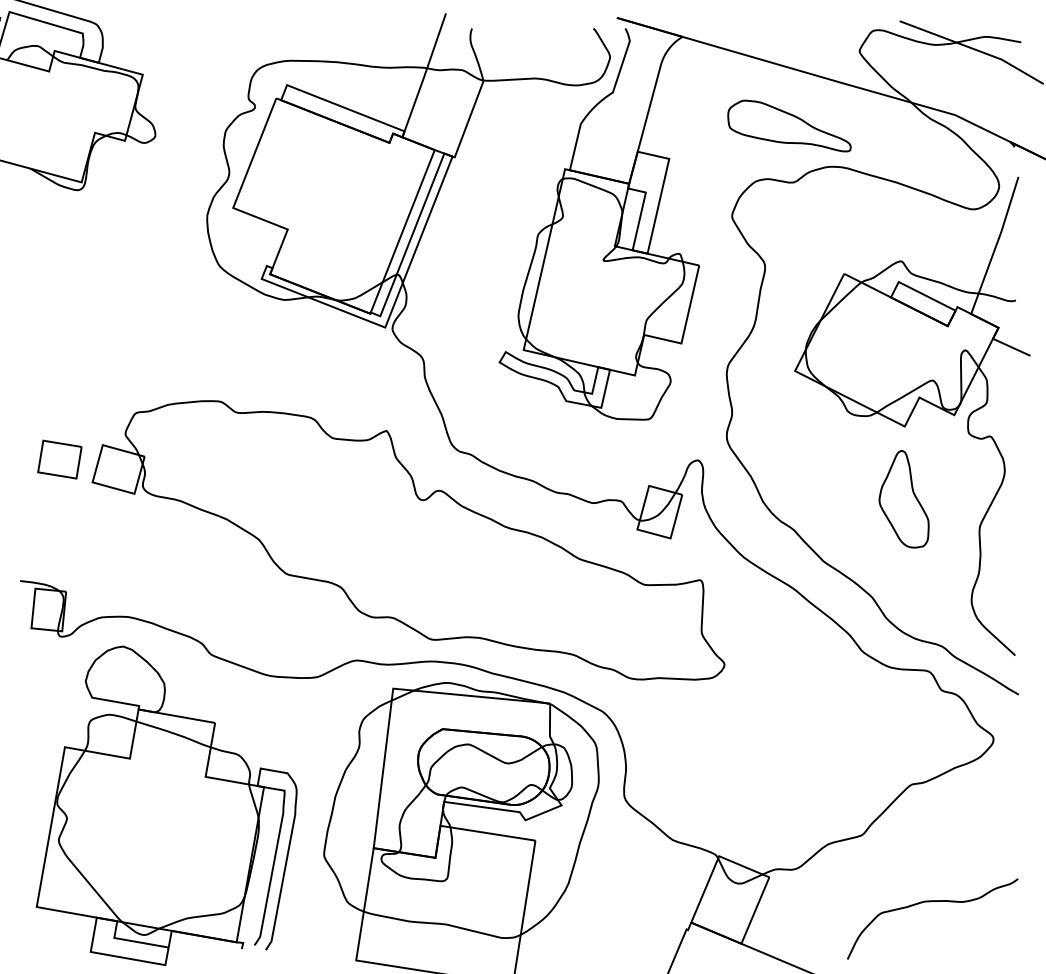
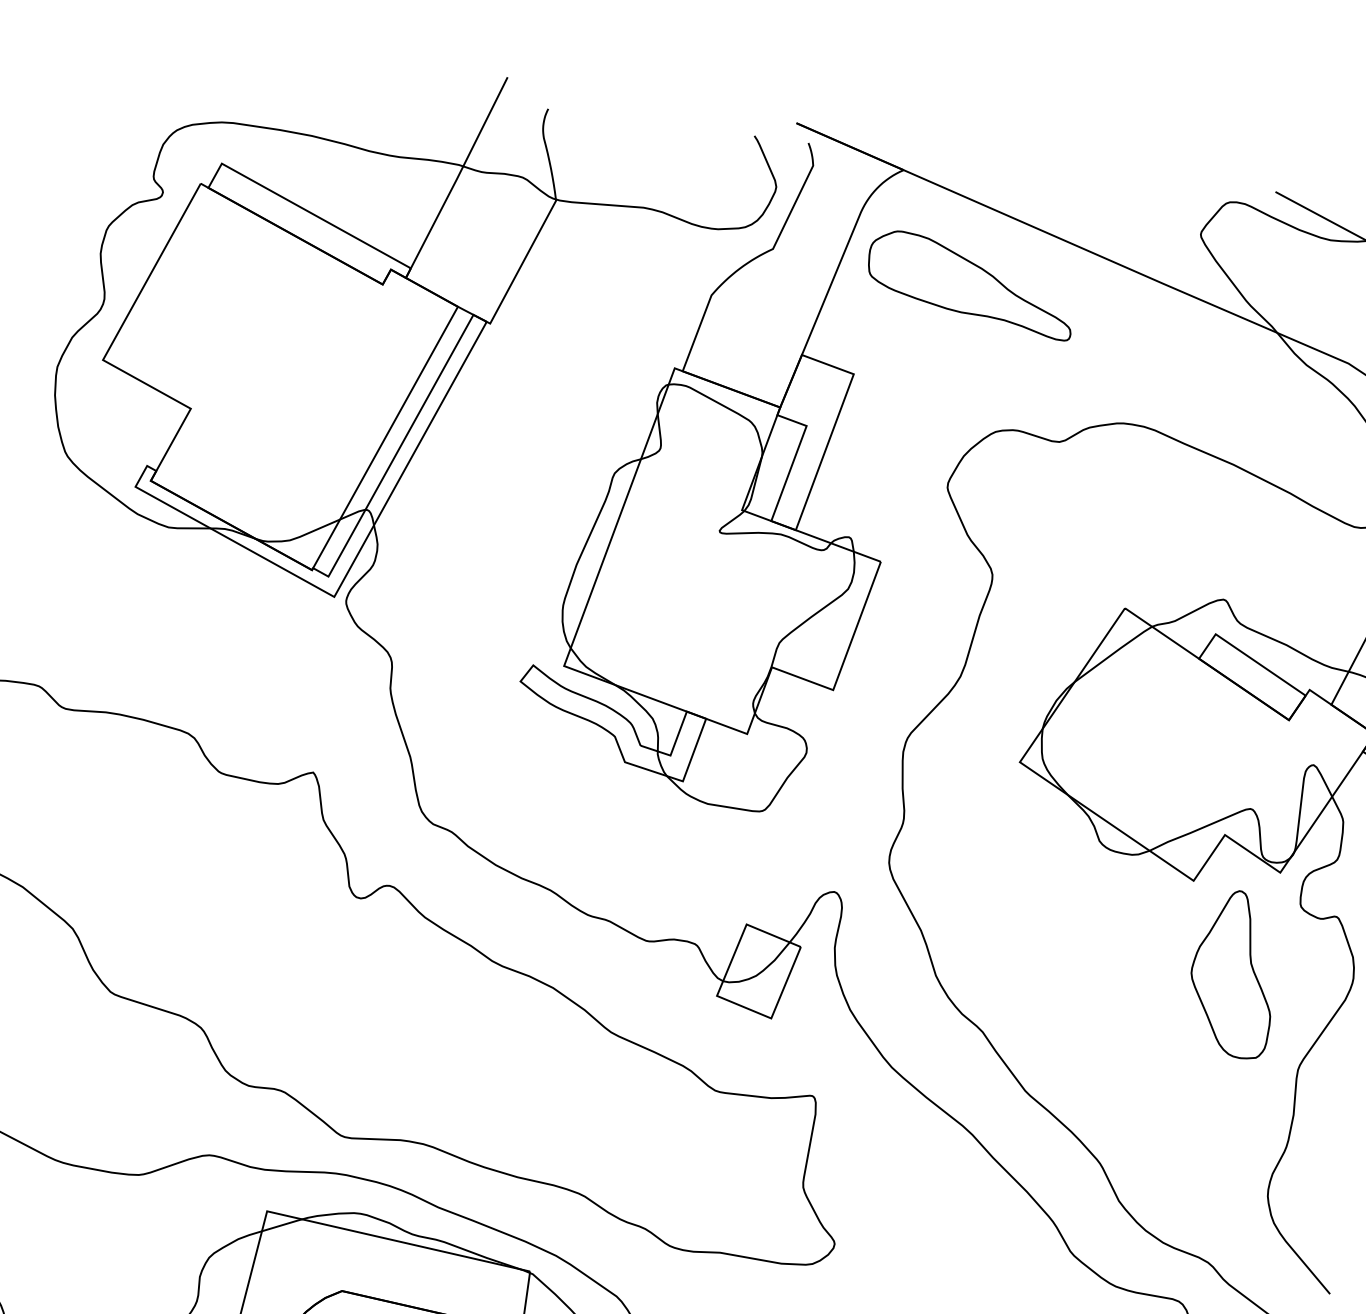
part: (789, 125) -> (971, 283), moved
part: (903, 499) -> (1232, 973), moved

